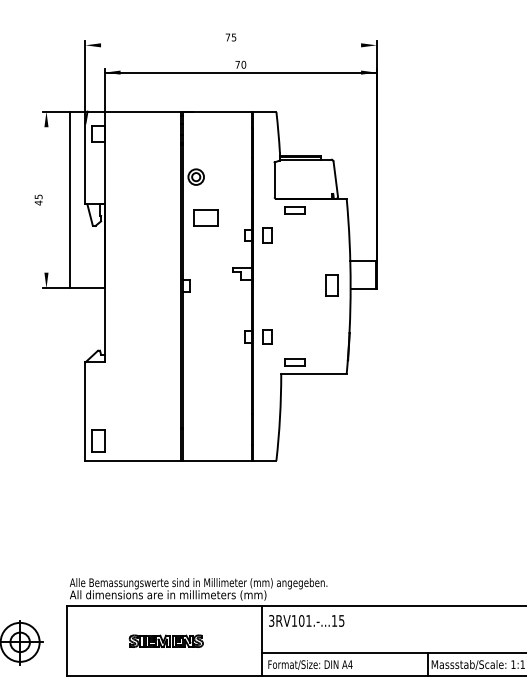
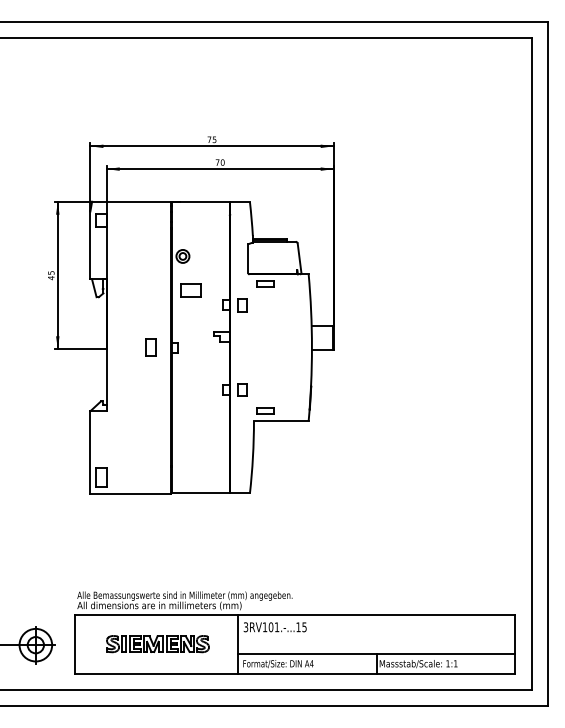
line: (230, 45) -> (211, 146), added
line: (70, 199) -> (57, 275), moved
part: (330, 284) -> (150, 347), moved
part: (165, 641) -> (157, 644), size x1.67

